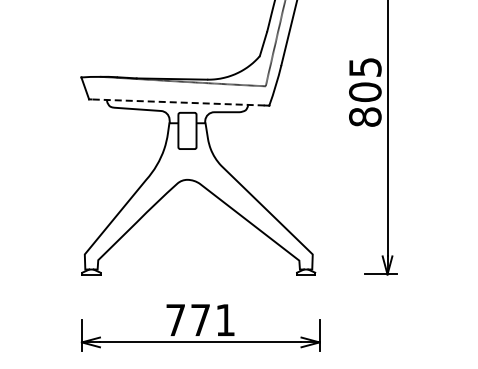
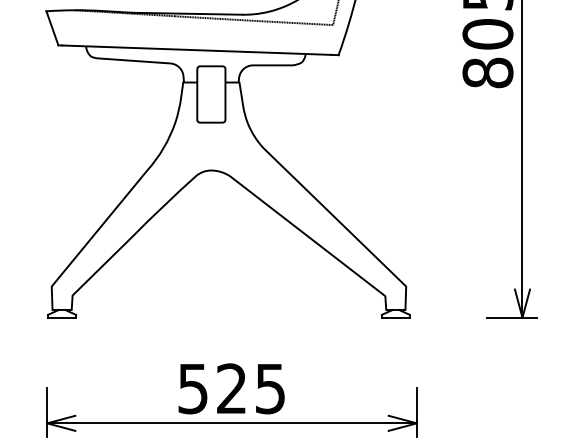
line: (178, 102) -> (197, 50), dashed -> solid
text: (200, 319) -> (231, 387), 771 -> 525

